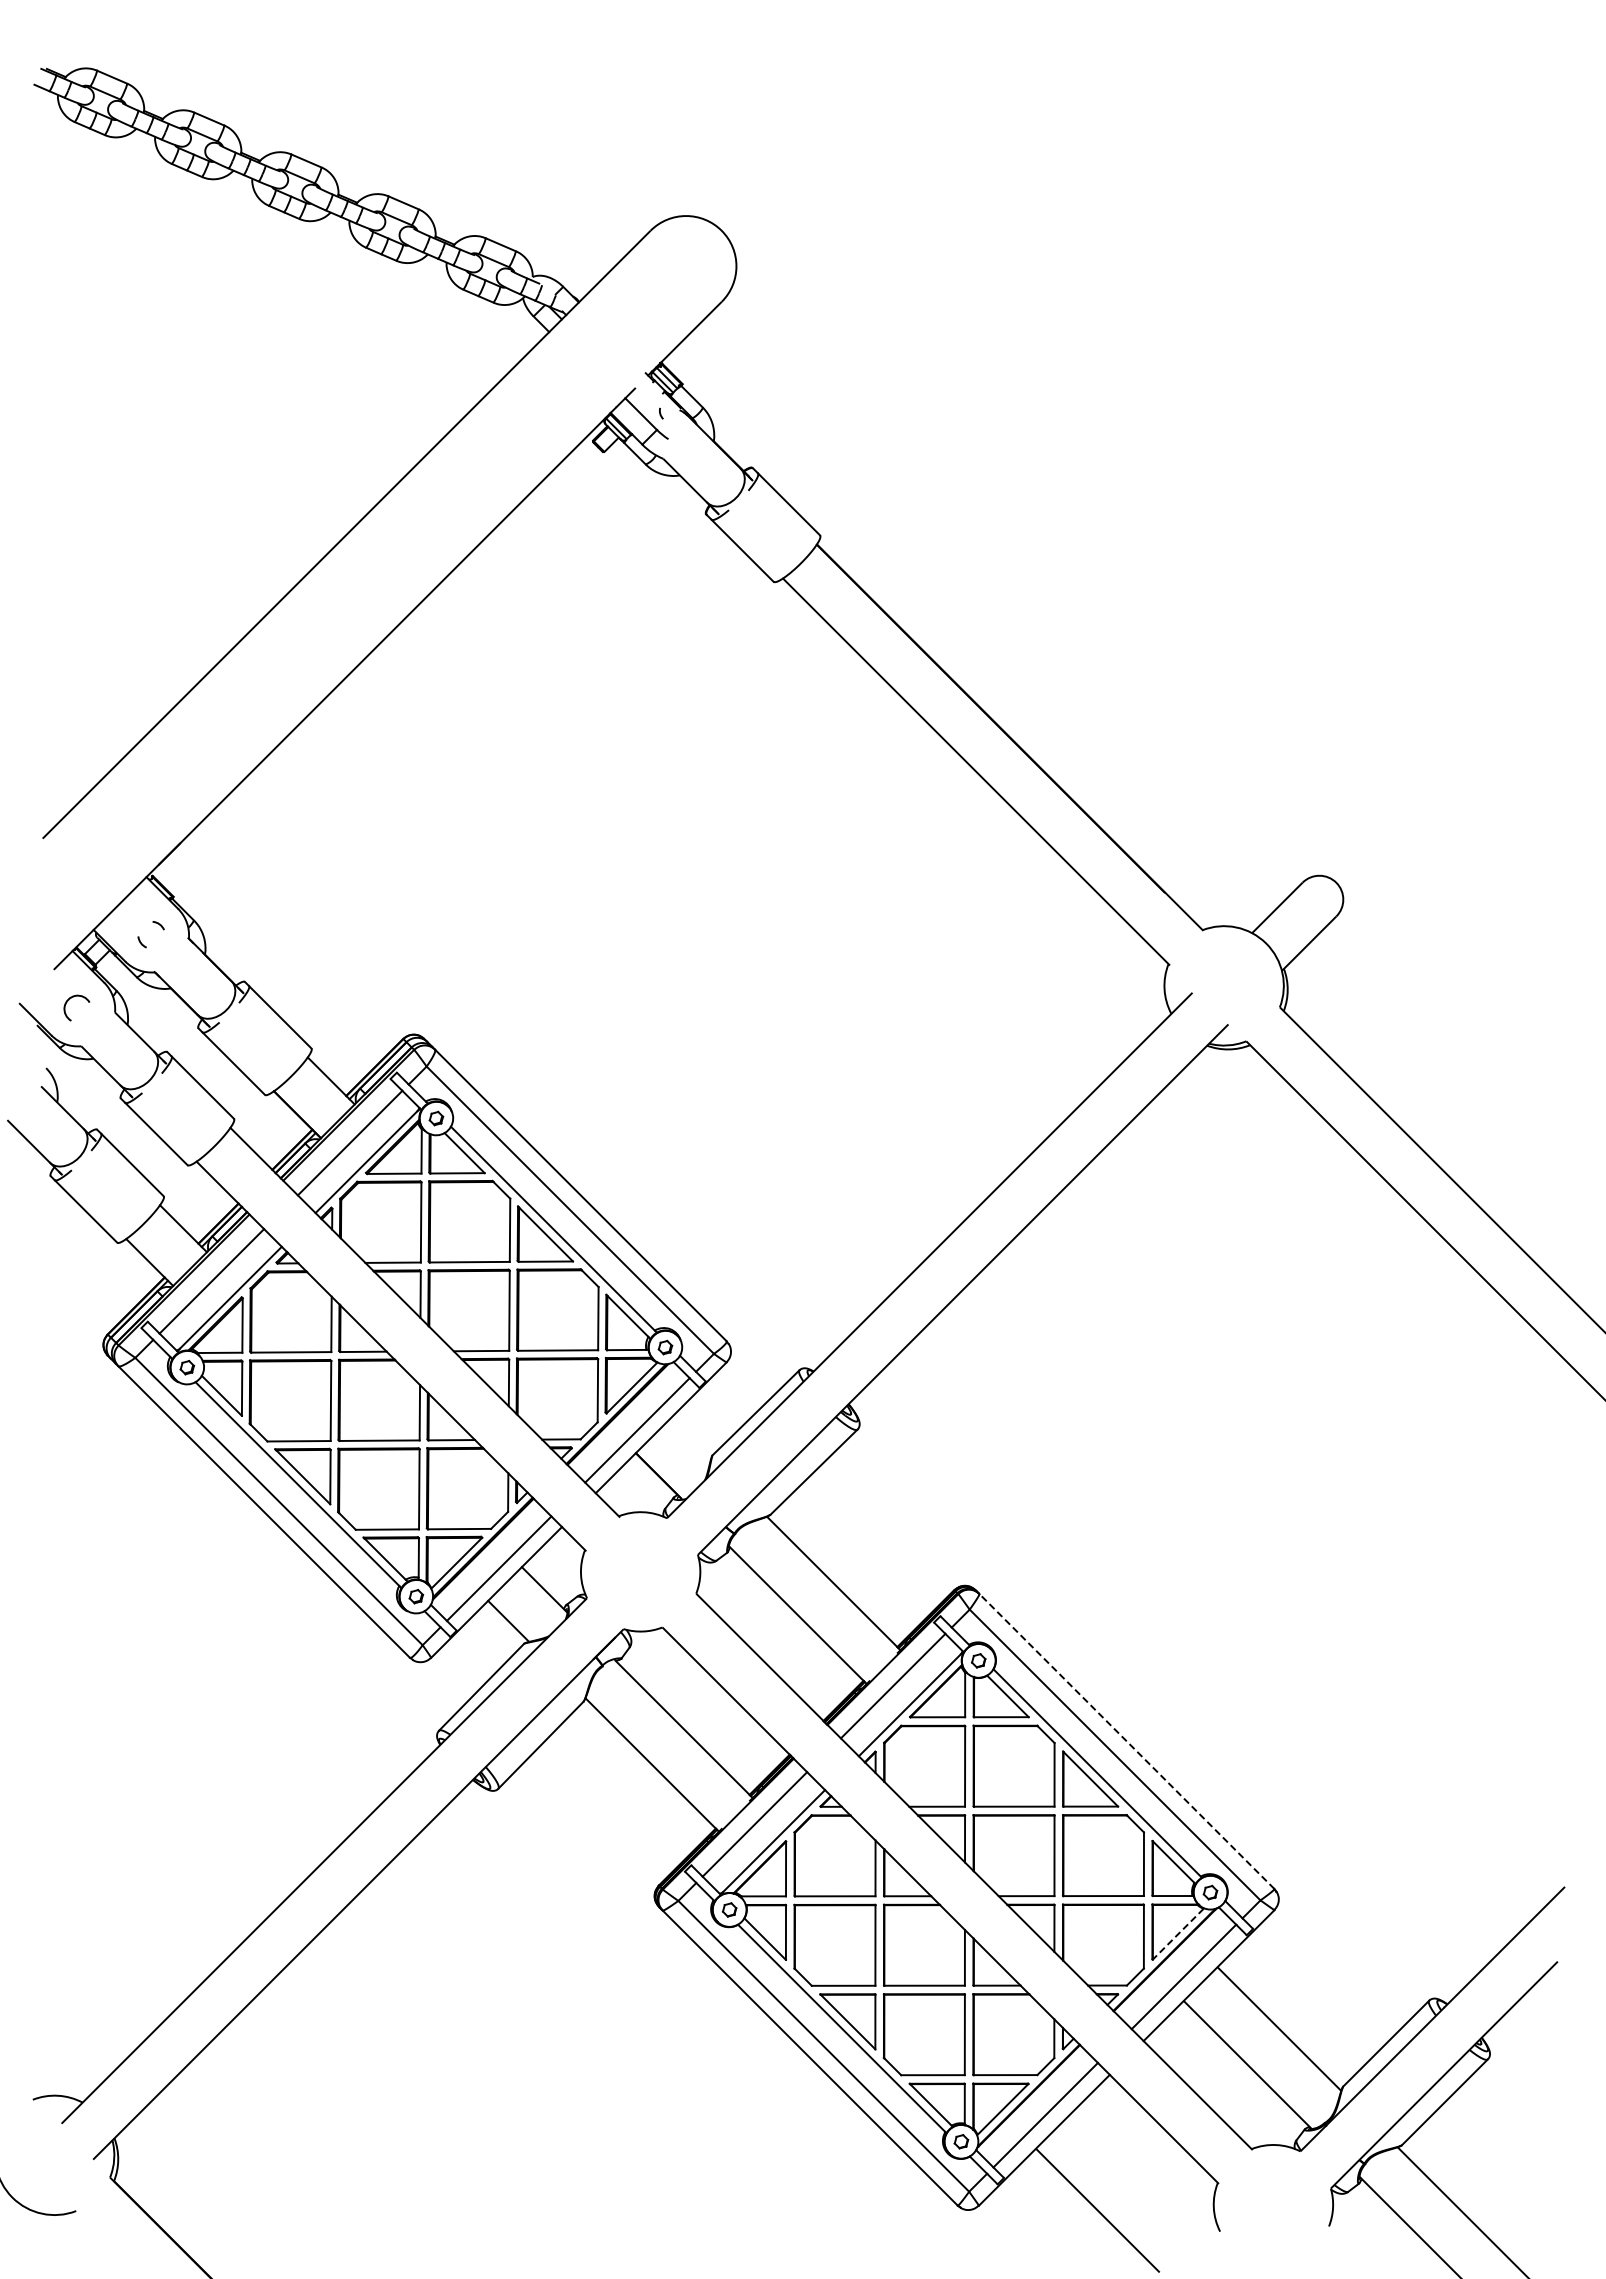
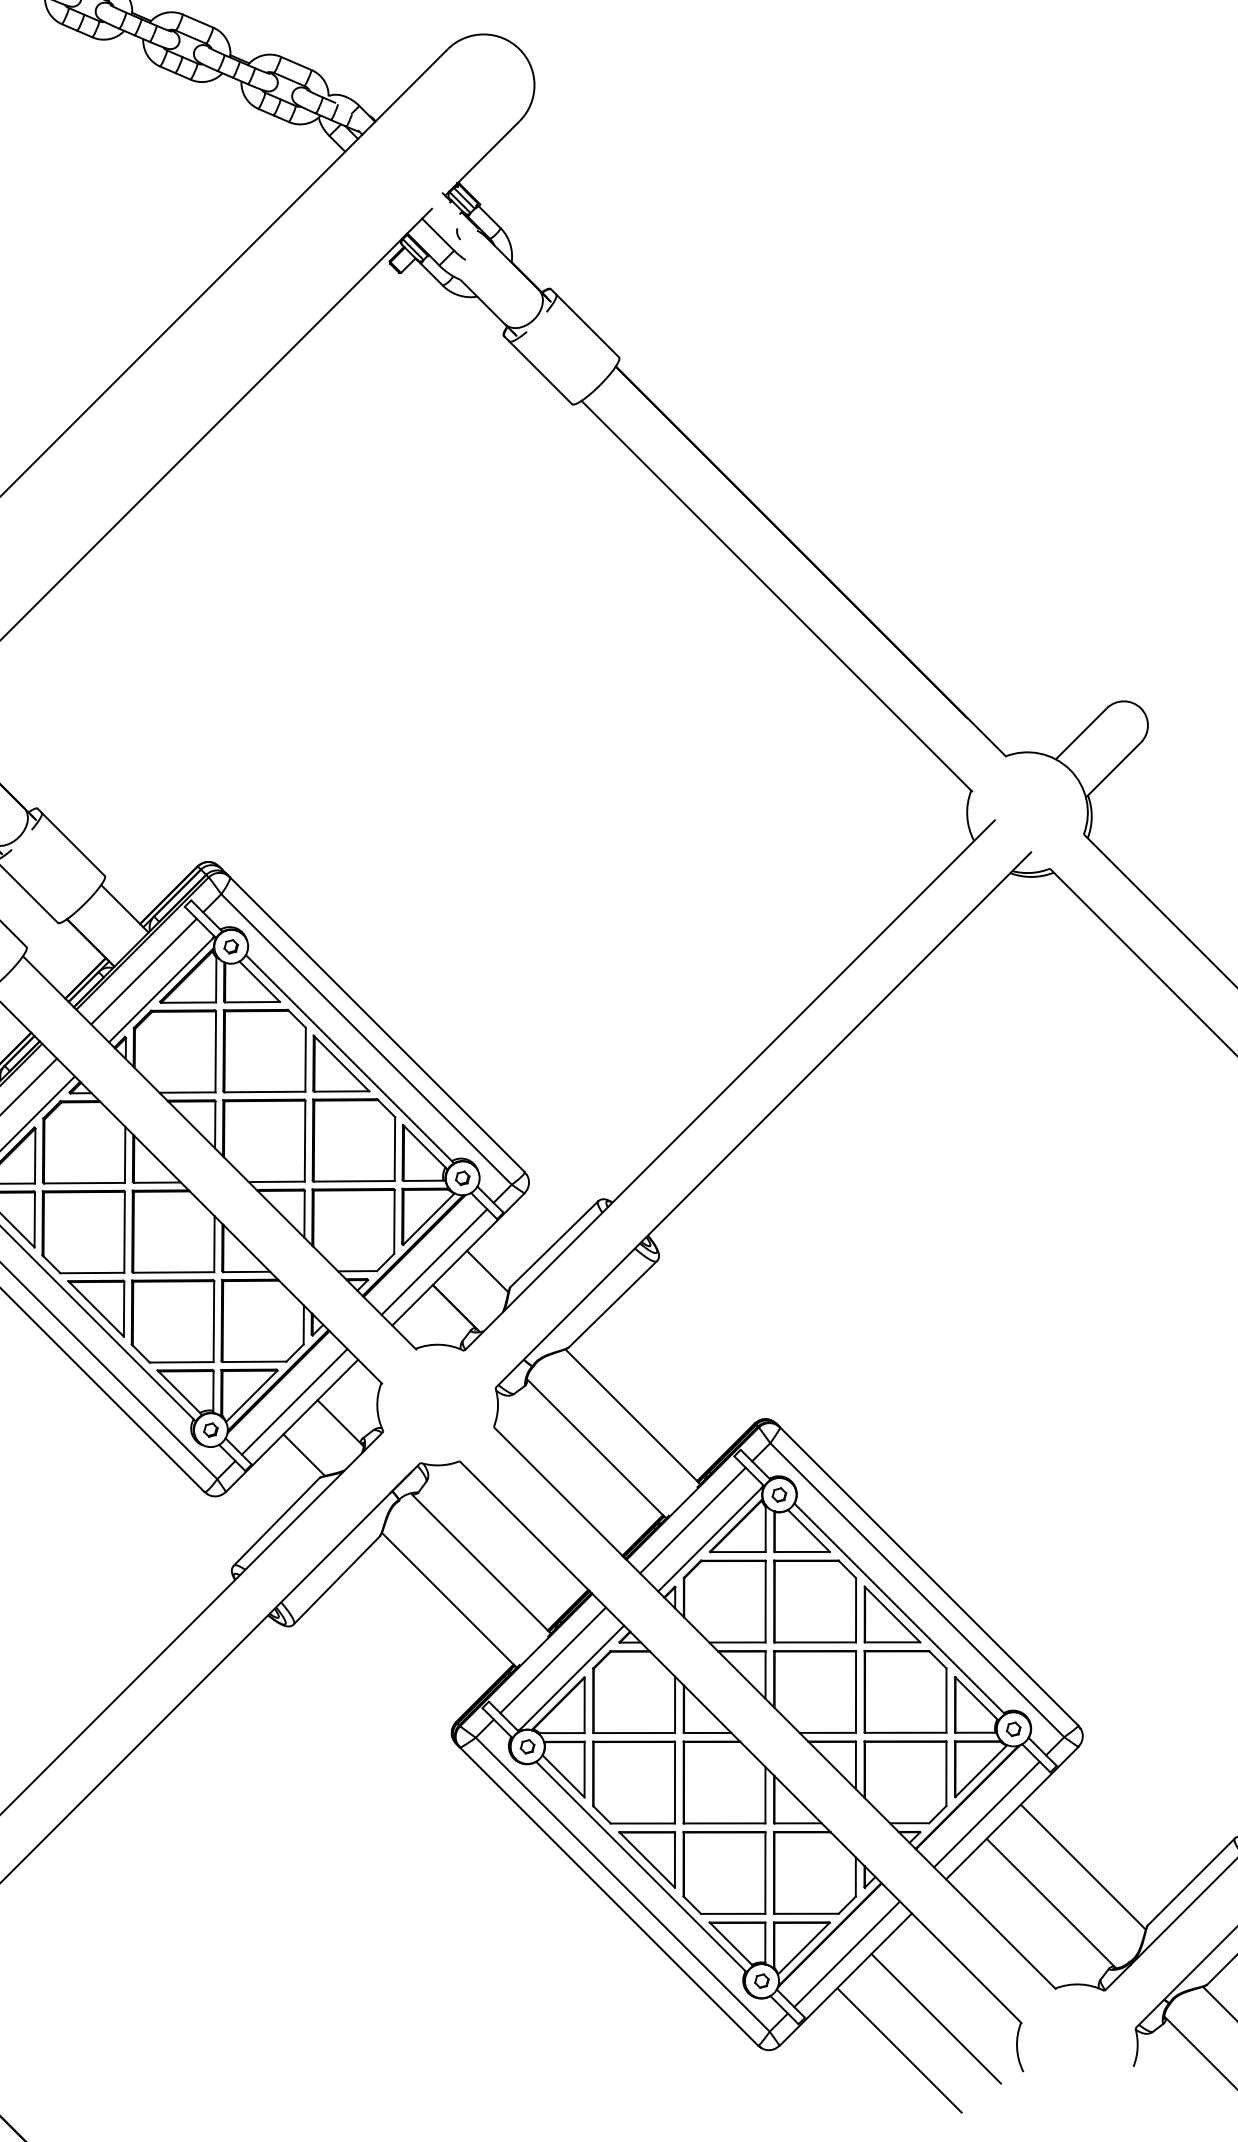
line: (689, 1439) -> (487, 1271), added
line: (1127, 1741) -> (929, 1576), dashed -> solid
line: (1178, 1934) -> (981, 1771), dashed -> solid
line: (1133, 2178) -> (935, 2018), added

